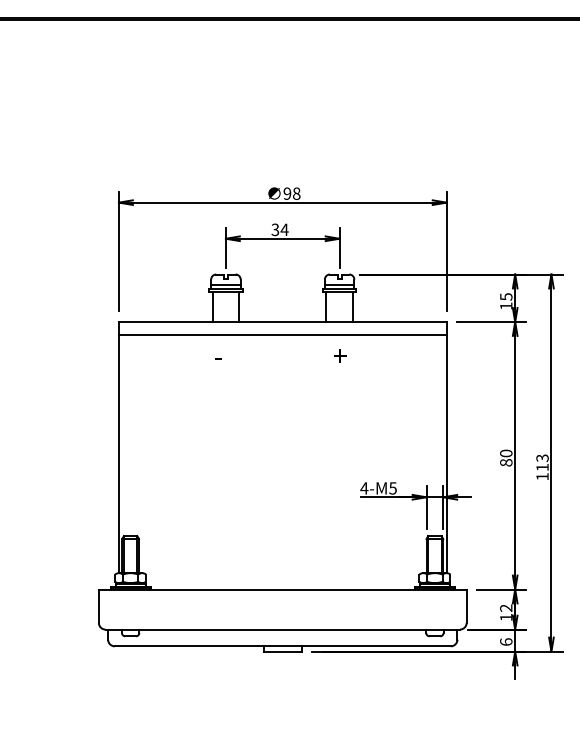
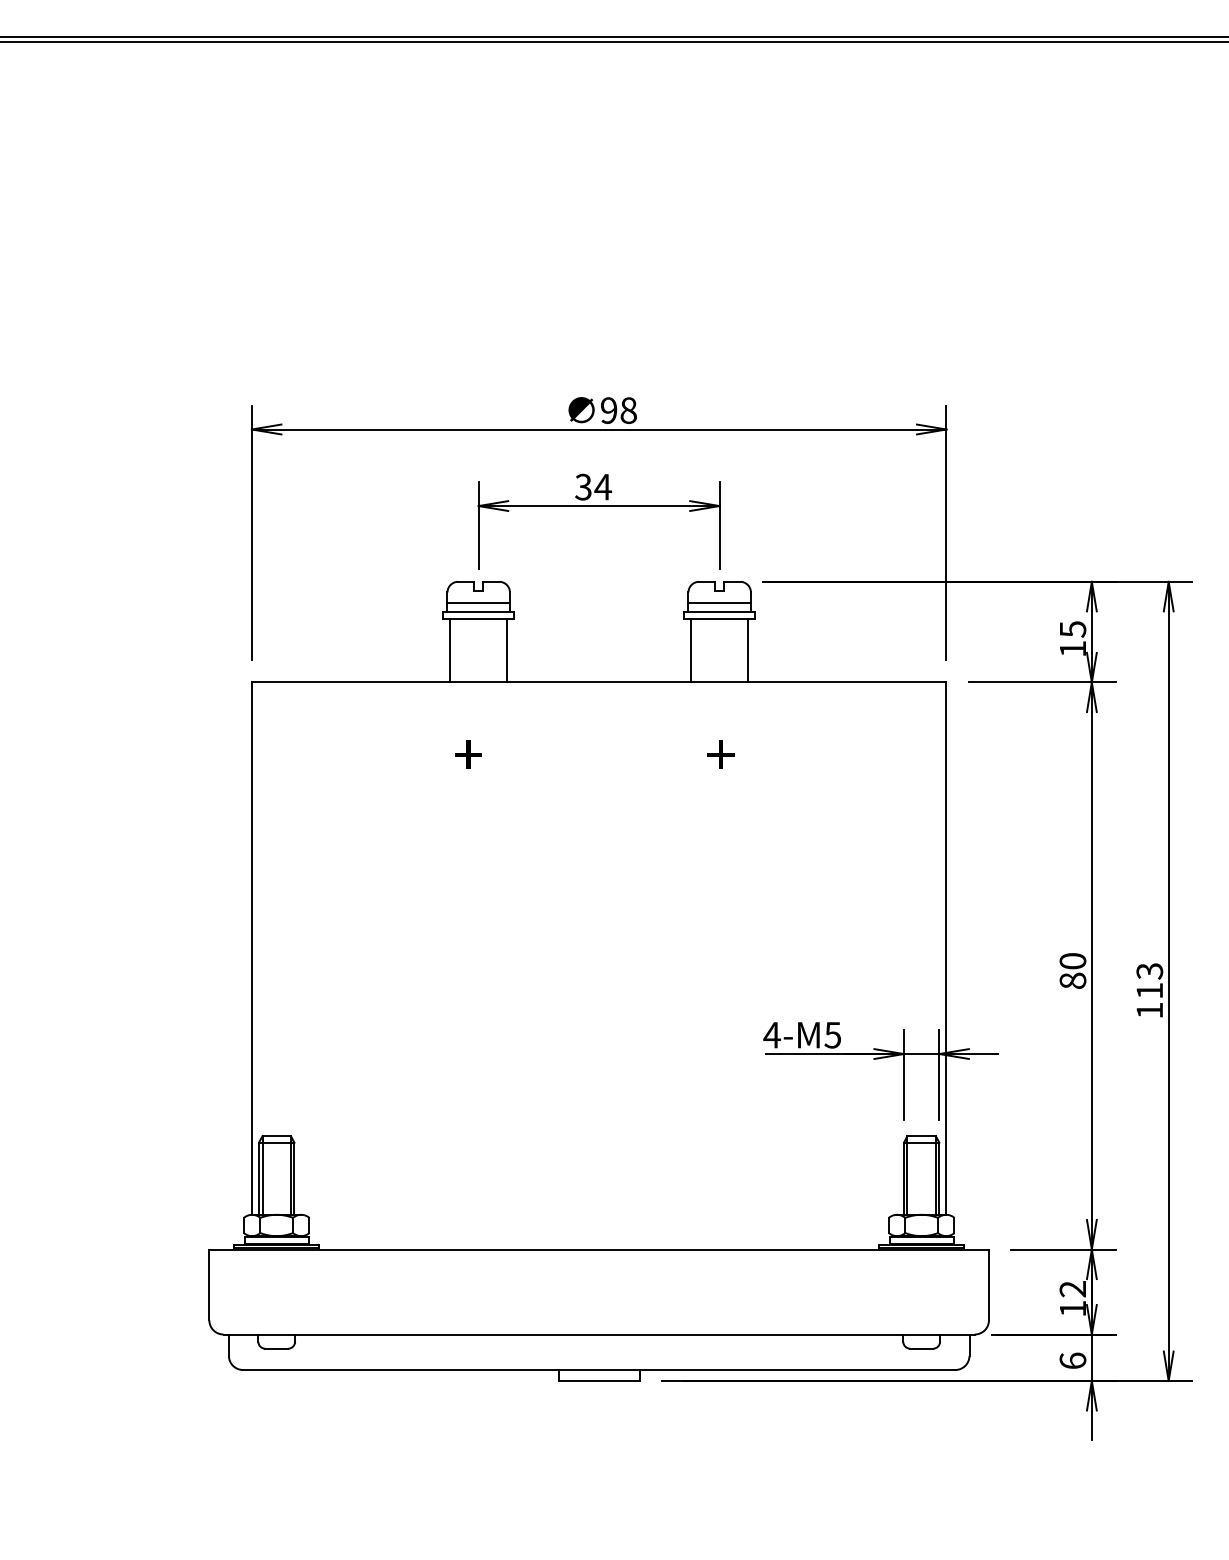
line: (282, 335) -> (598, 711), removed
text: (221, 355) -> (469, 753), - -> +

